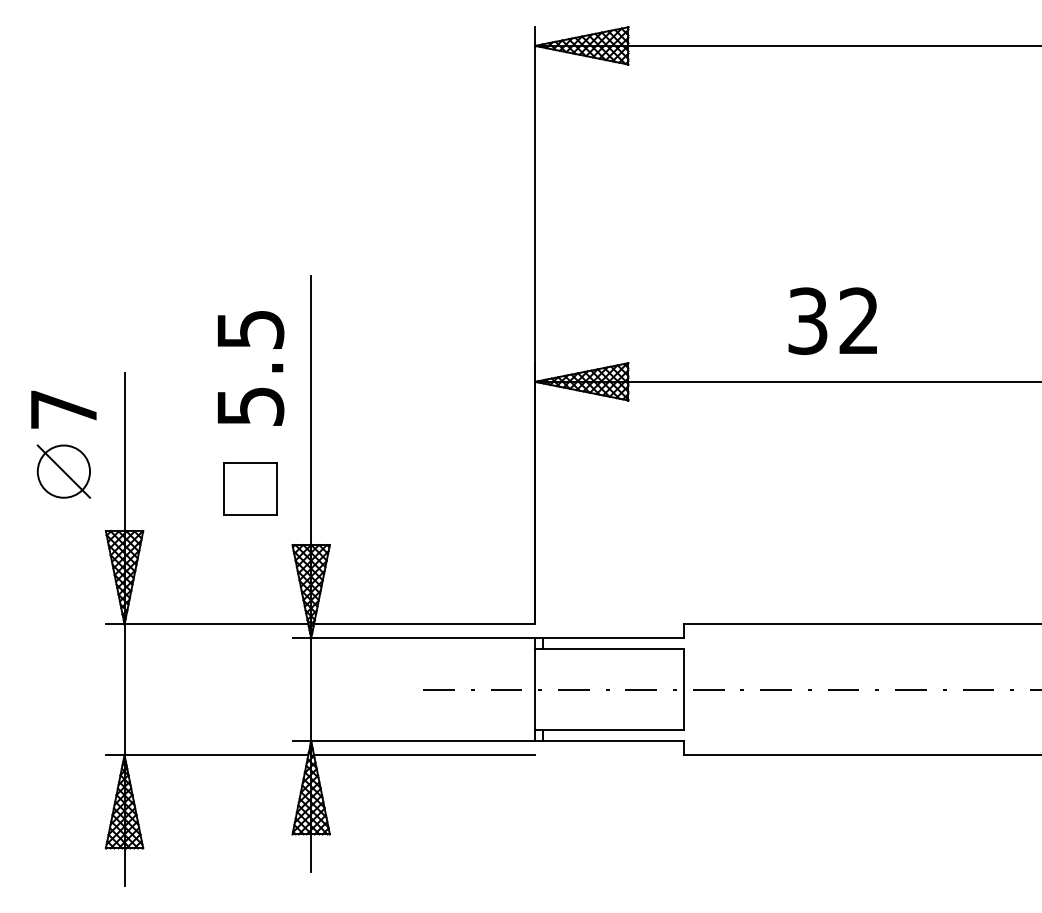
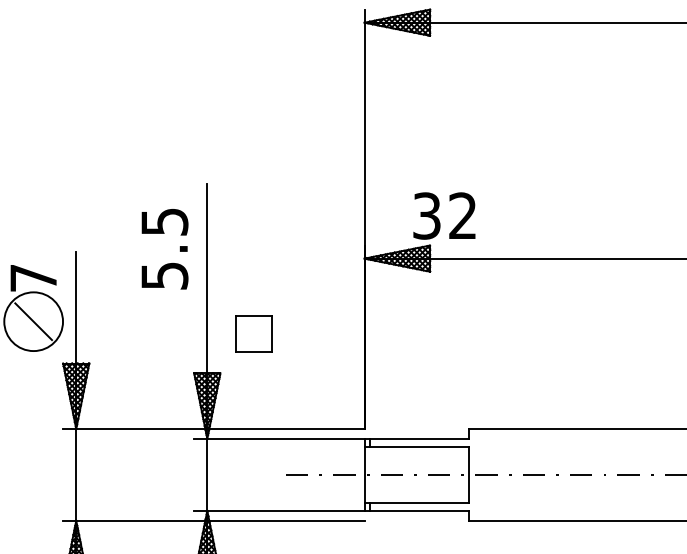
text: (832, 320) -> (444, 215), moved
circle: (63, 471) -> (33, 321), size x1.6
part: (250, 488) -> (253, 333), moved

